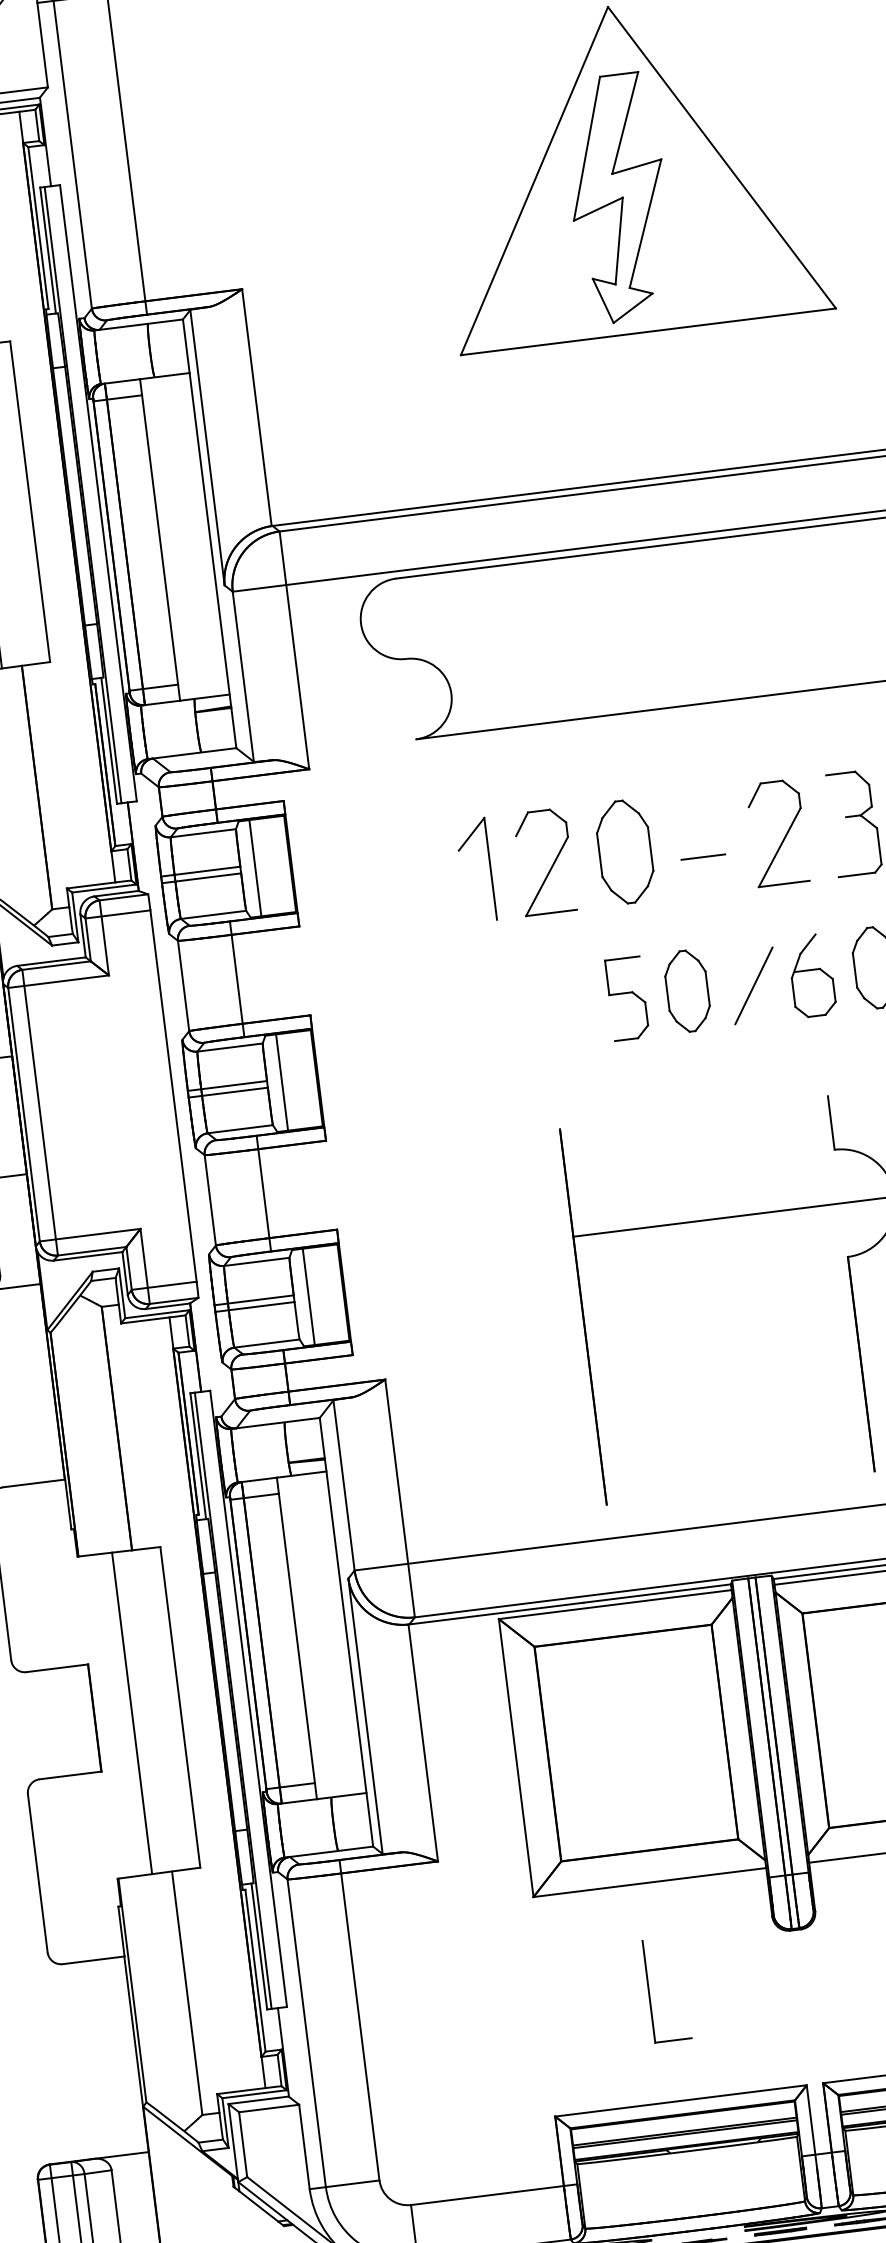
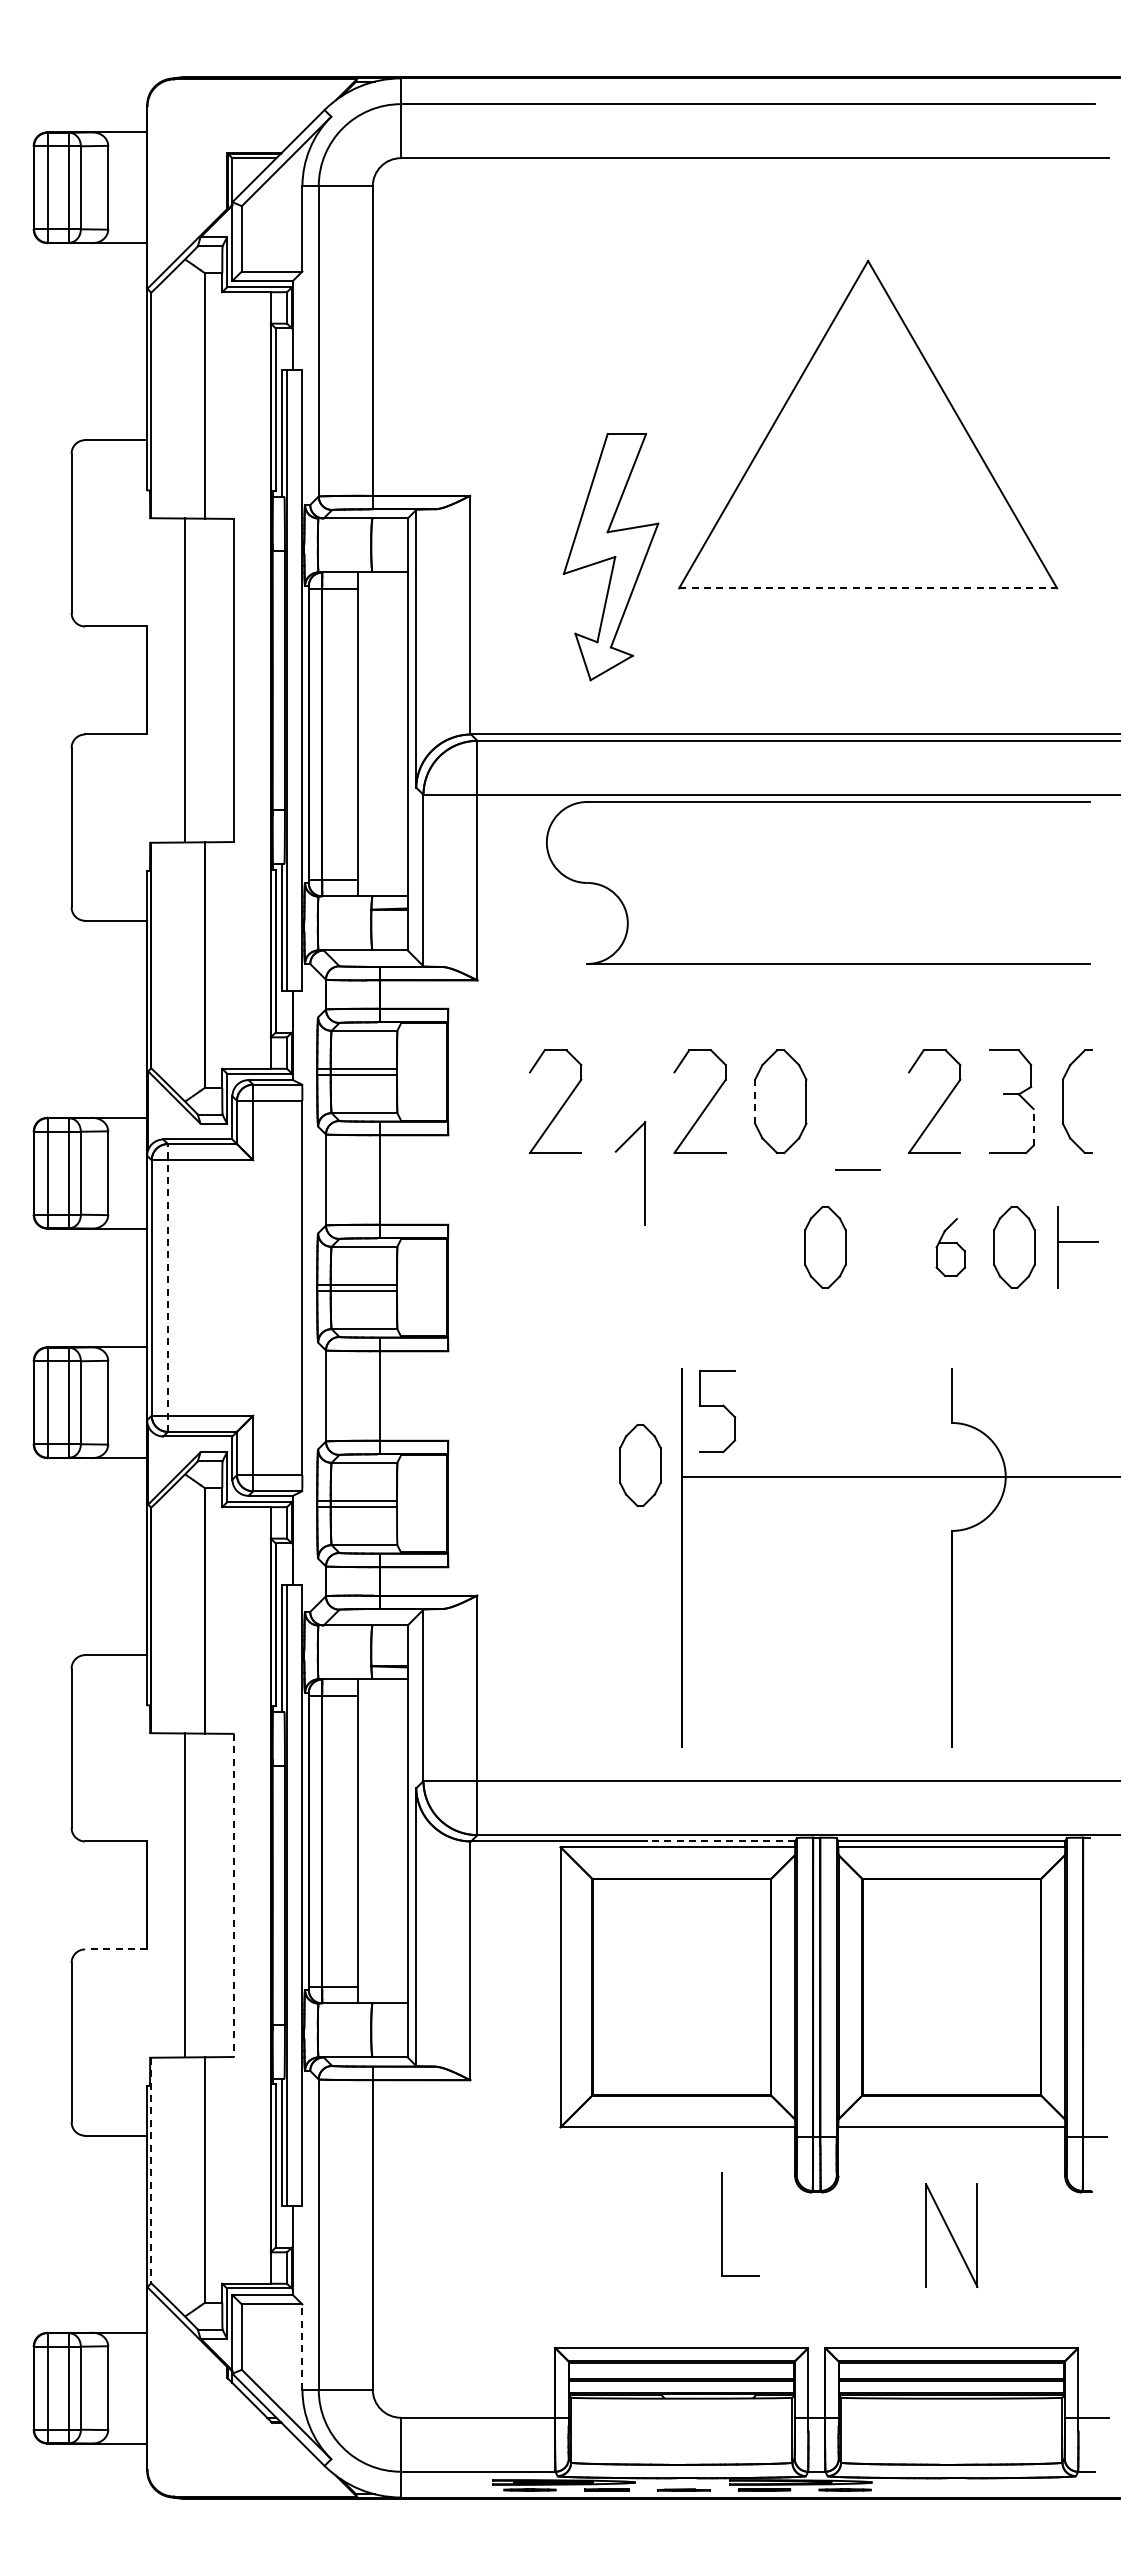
part: (618, 198) -> (610, 557), moved
line: (648, 331) -> (868, 588), solid -> dashed
line: (879, 845) -> (1033, 1126), solid -> dashed
line: (600, 855) -> (755, 1101), solid -> dashed
line: (703, 856) -> (857, 1169), moved
line: (255, 867) -> (411, 1071), removed
part: (489, 868) -> (644, 1173), moved
part: (408, 881) -> (562, 1104), added
part: (811, 974) -> (950, 1246), size x0.7
line: (753, 986) -> (891, 1250), removed
part: (627, 998) -> (717, 1411), moved
line: (281, 1082) -> (411, 1287), removed
line: (39, 1112) -> (167, 1287), solid -> dashed
part: (530, 1229) -> (640, 1464), added
line: (308, 1296) -> (411, 1503), removed
line: (656, 1593) -> (720, 1841), solid -> dashed
line: (180, 1707) -> (233, 1895), solid -> dashed
line: (69, 1775) -> (115, 1949), solid -> dashed
line: (132, 1990) -> (151, 2170), solid -> dashed
part: (648, 1991) -> (722, 2224), moved
line: (304, 2147) -> (302, 2347), solid -> dashed

